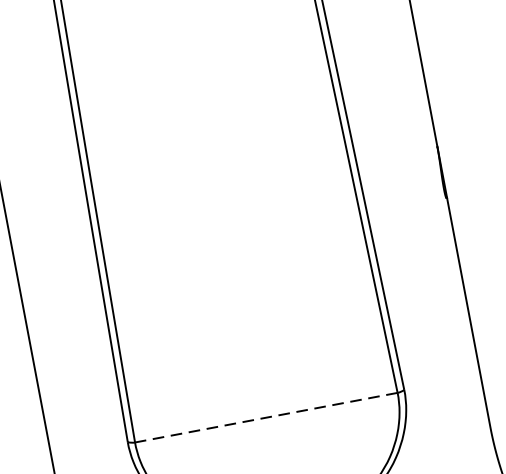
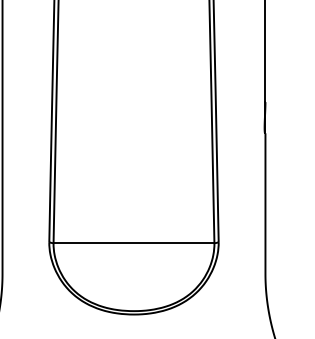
line: (265, 418) -> (133, 243), dashed -> solid

